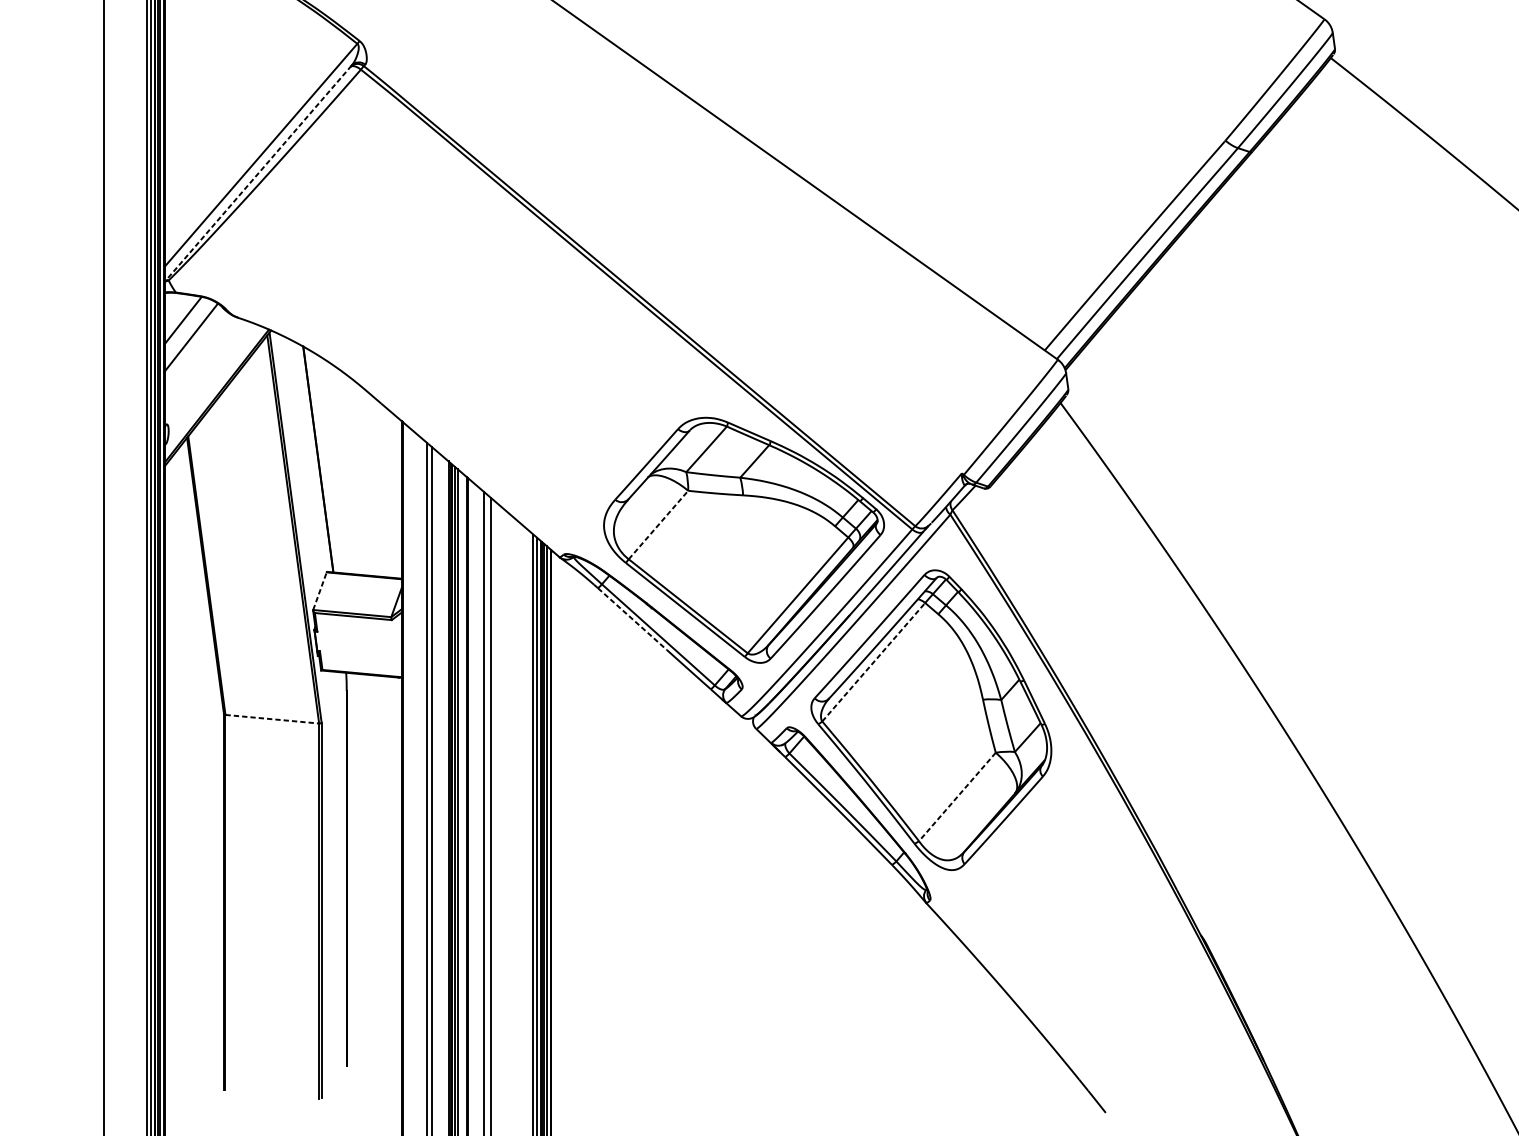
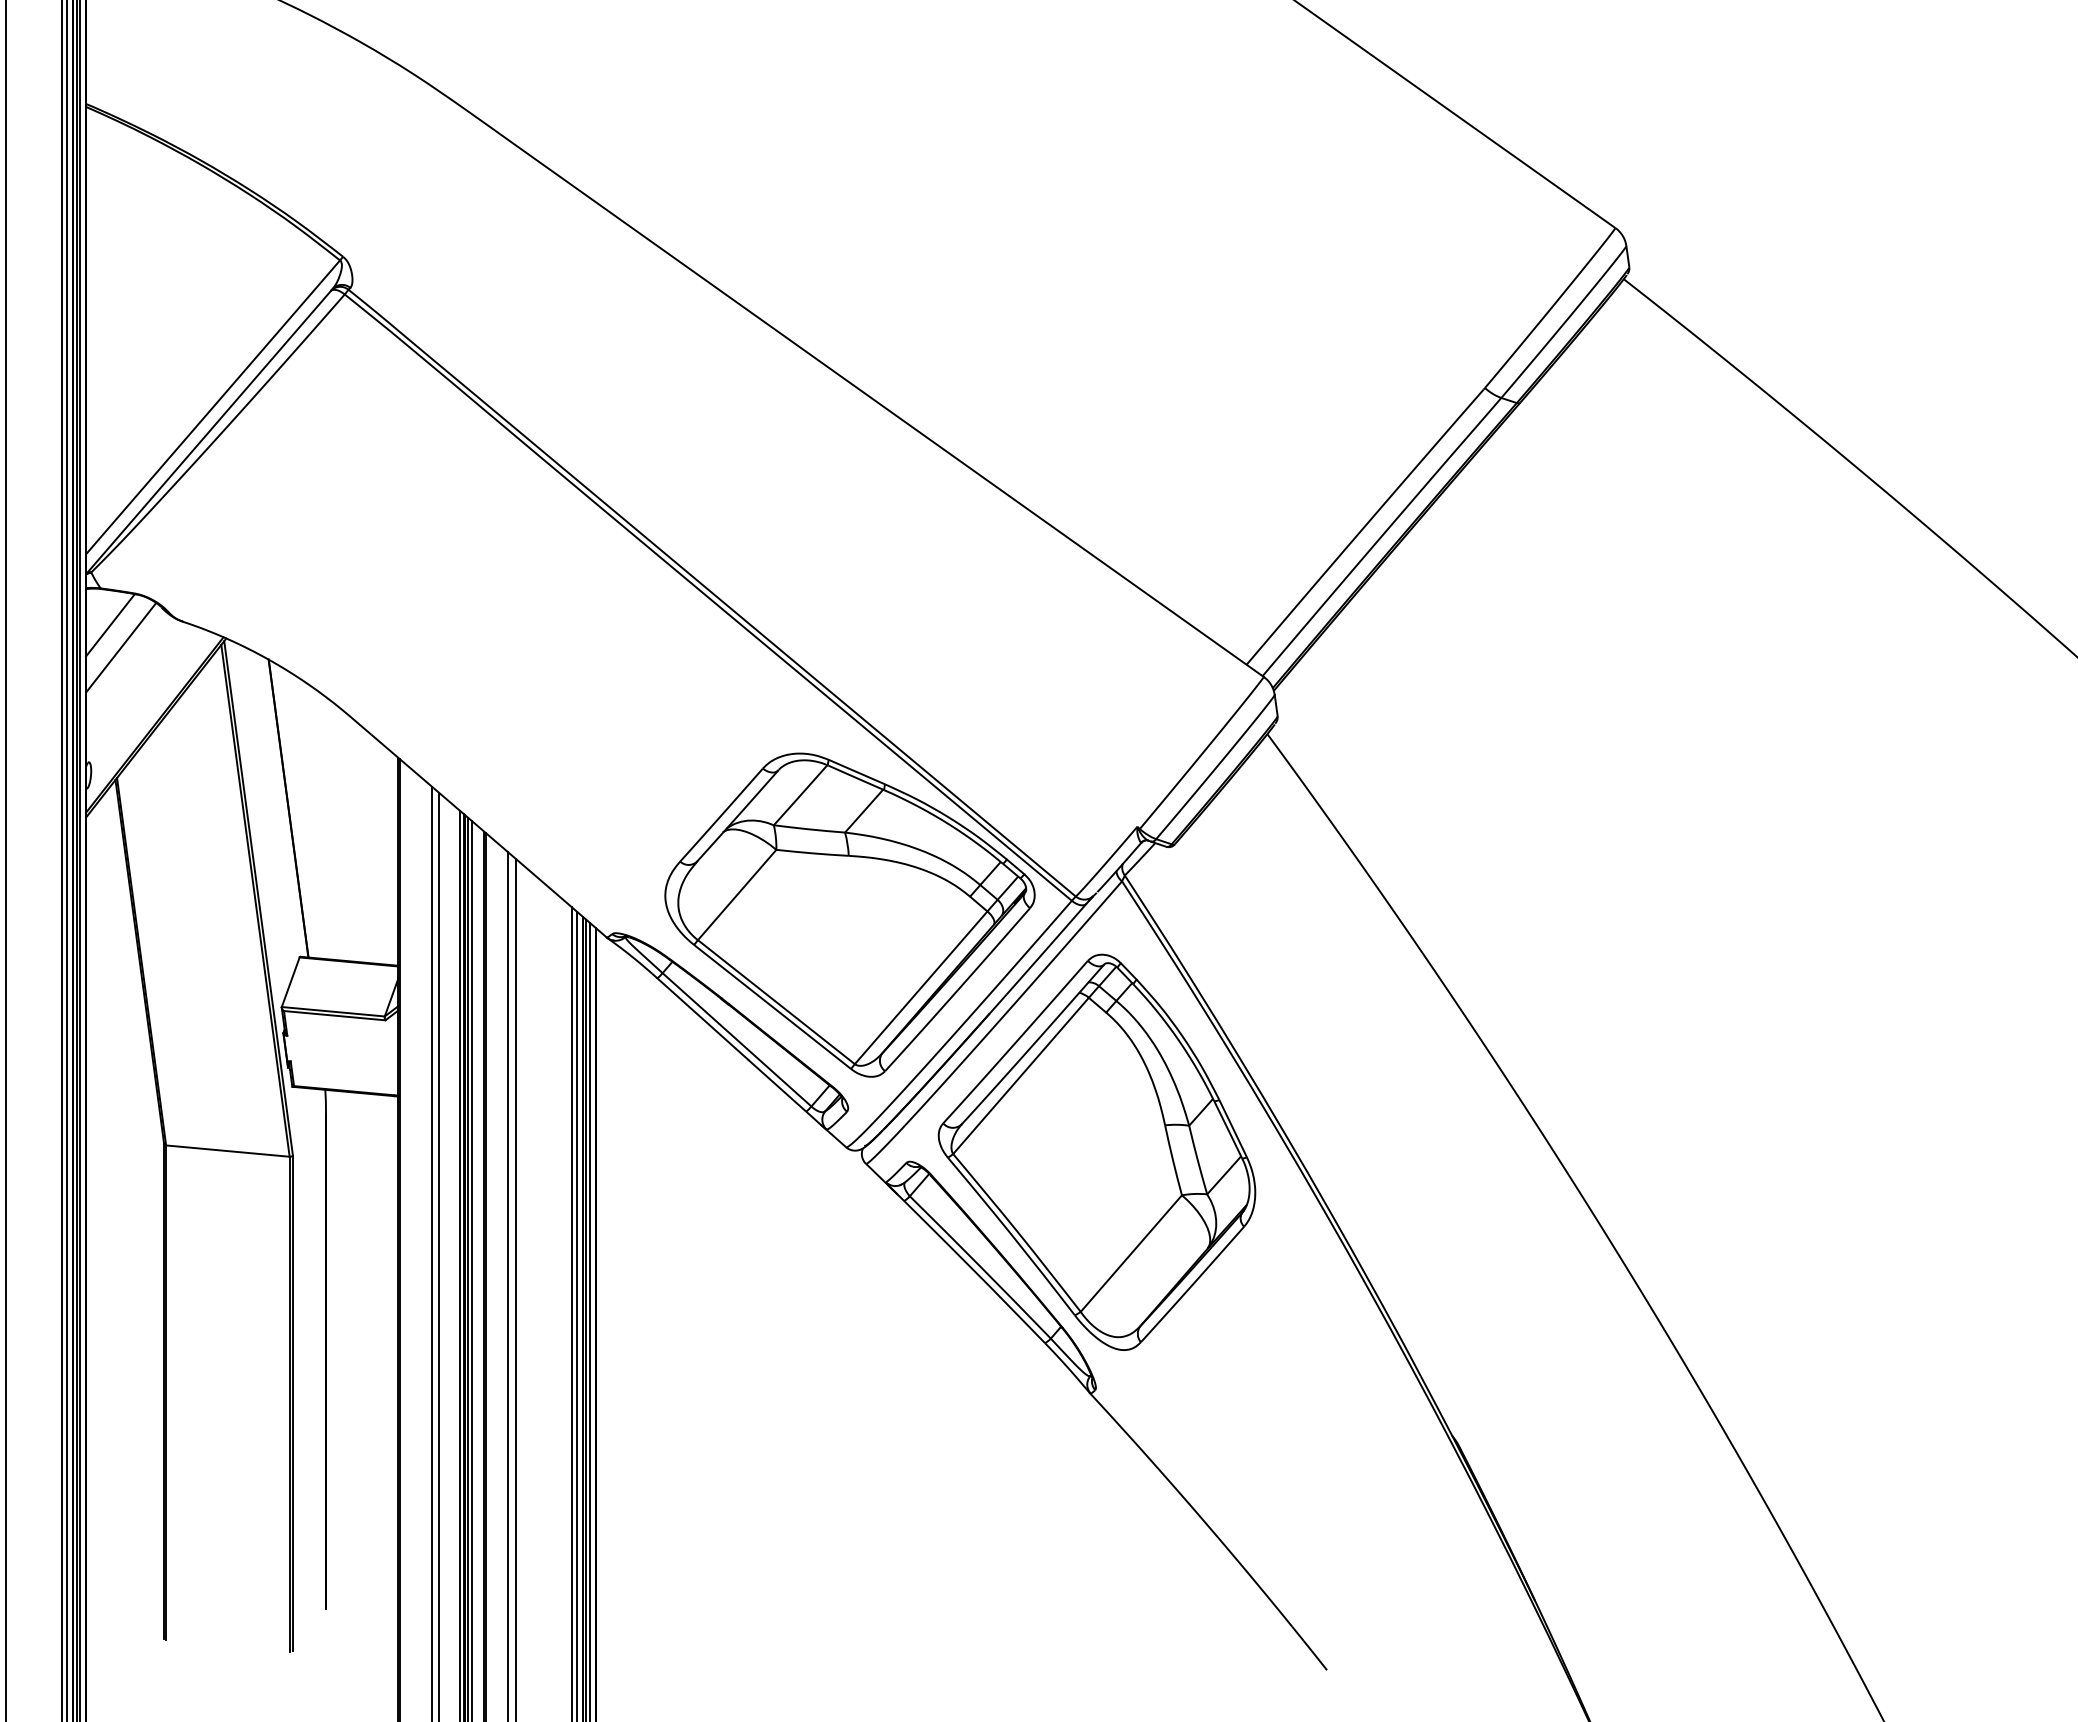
line: (258, 173) -> (209, 431), dashed -> solid
line: (658, 525) -> (737, 895), dashed -> solid
line: (319, 590) -> (290, 981), dashed -> solid
line: (632, 619) -> (702, 1019), dashed -> solid
line: (874, 661) -> (1021, 1075), dashed -> solid
line: (272, 719) -> (228, 1151), dashed -> solid
line: (957, 796) -> (1131, 1253), dashed -> solid

